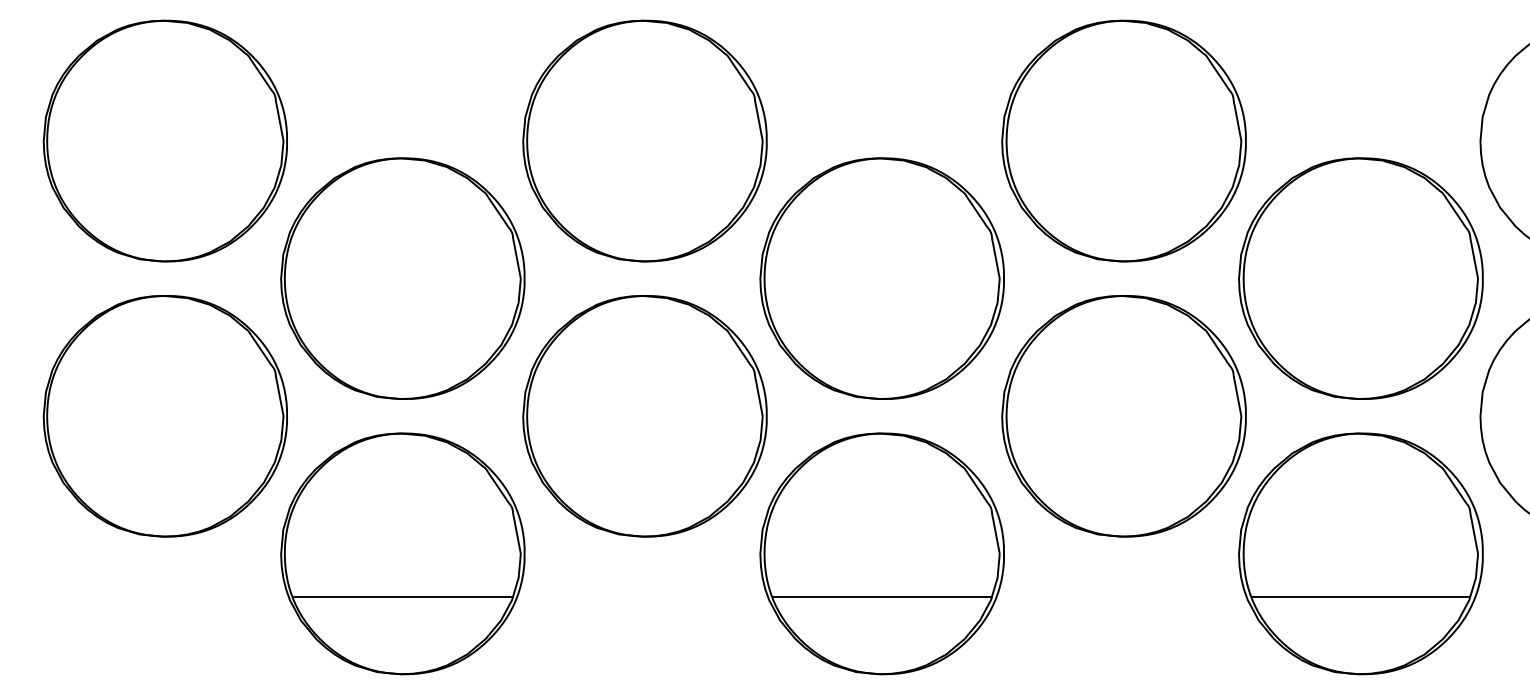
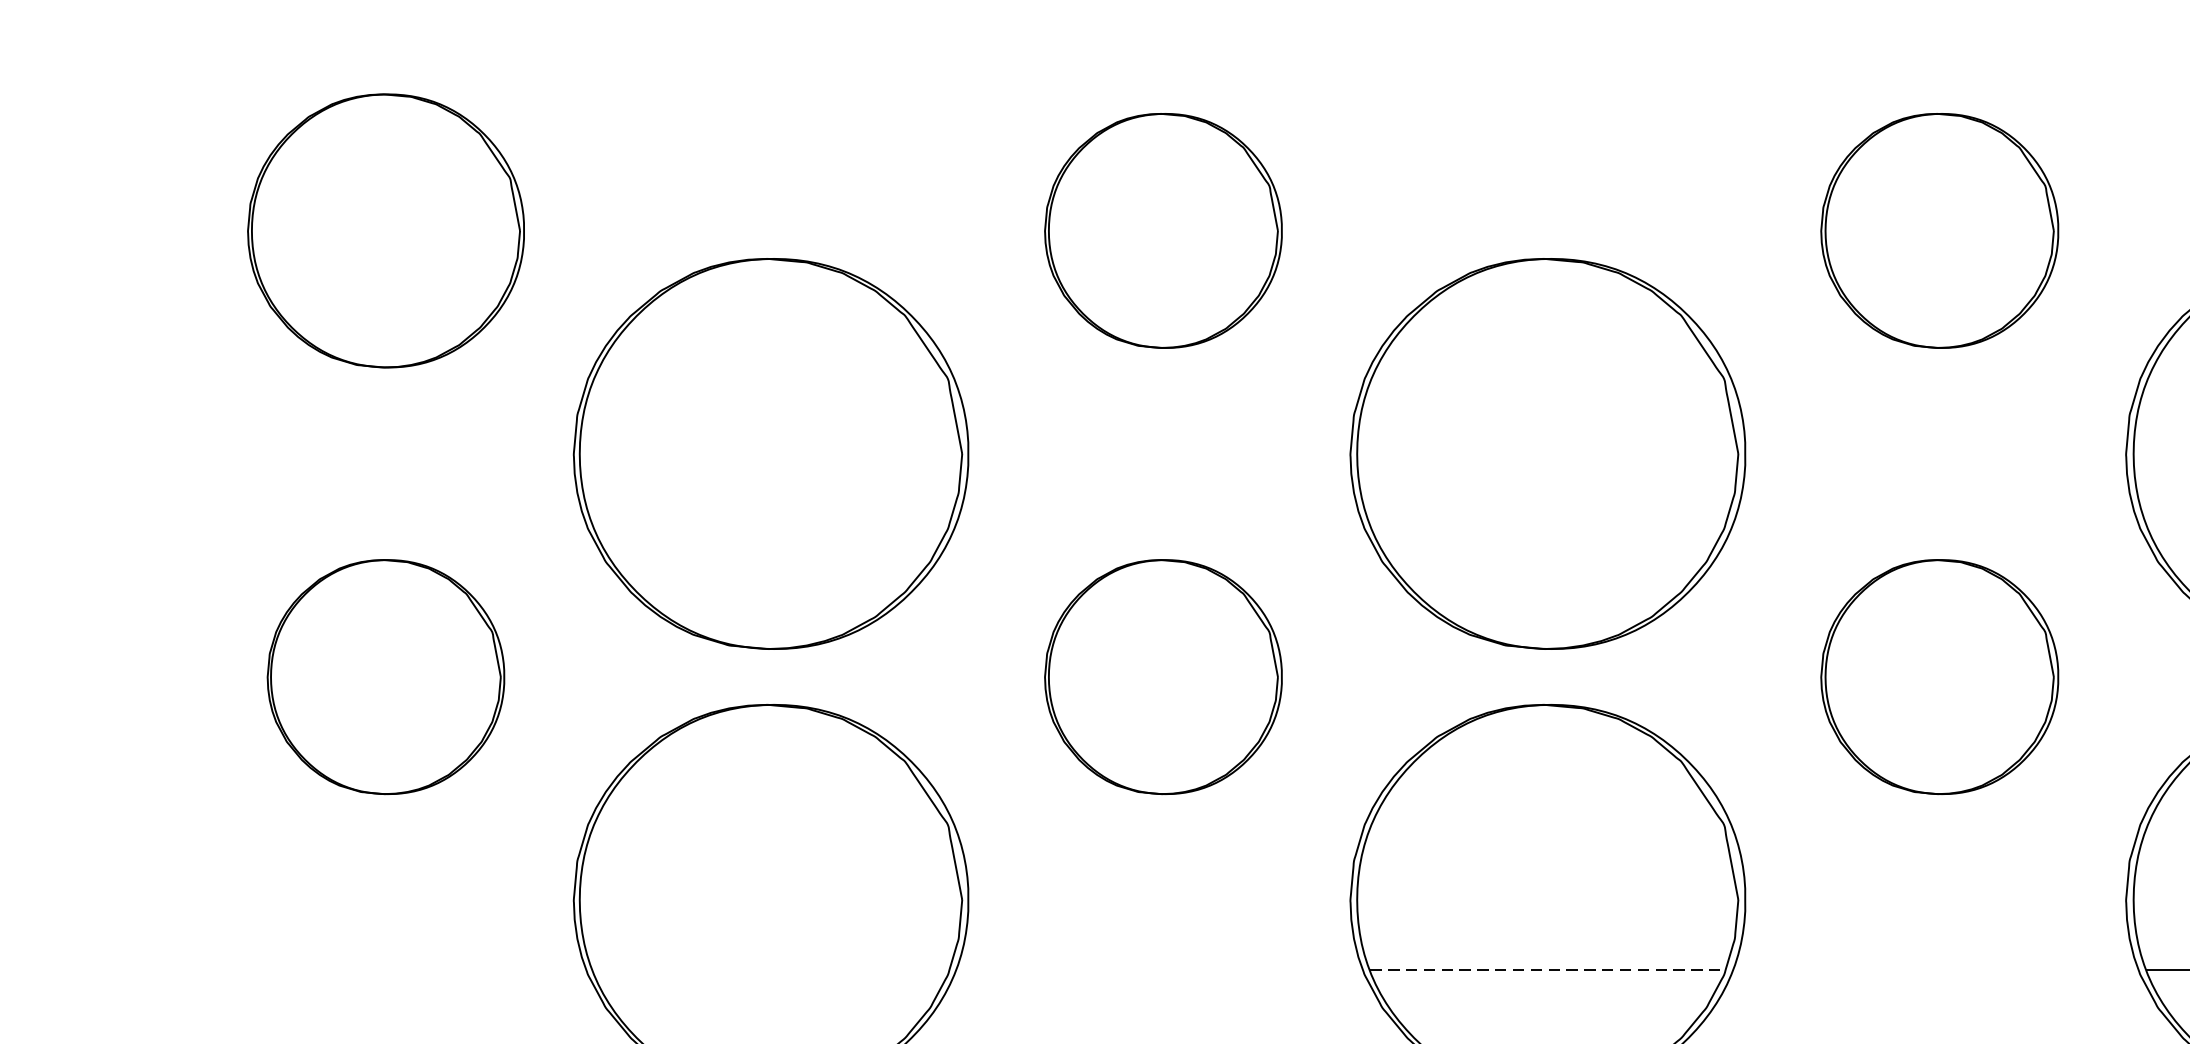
part: (164, 140) -> (384, 230), size x0.7
part: (644, 140) -> (1162, 230), size x0.6
part: (1123, 140) -> (1938, 230), size x0.6
part: (164, 416) -> (384, 677), size x0.6
part: (644, 416) -> (1162, 677), size x0.6
part: (1123, 416) -> (1938, 677), size x0.6
line: (402, 596) -> (770, 969), removed
line: (882, 596) -> (1548, 969), solid -> dashed

